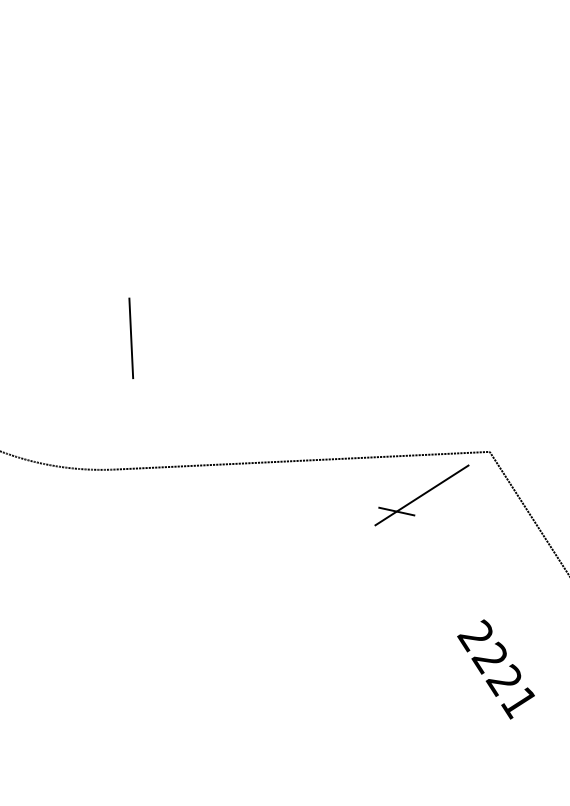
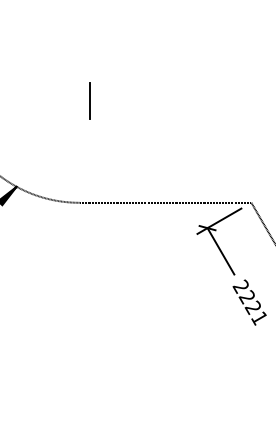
line: (130, 337) -> (89, 100), moved
line: (427, 561) -> (220, 251), added

